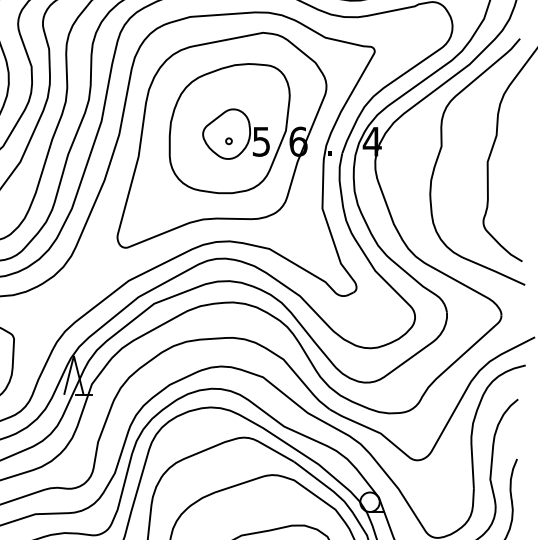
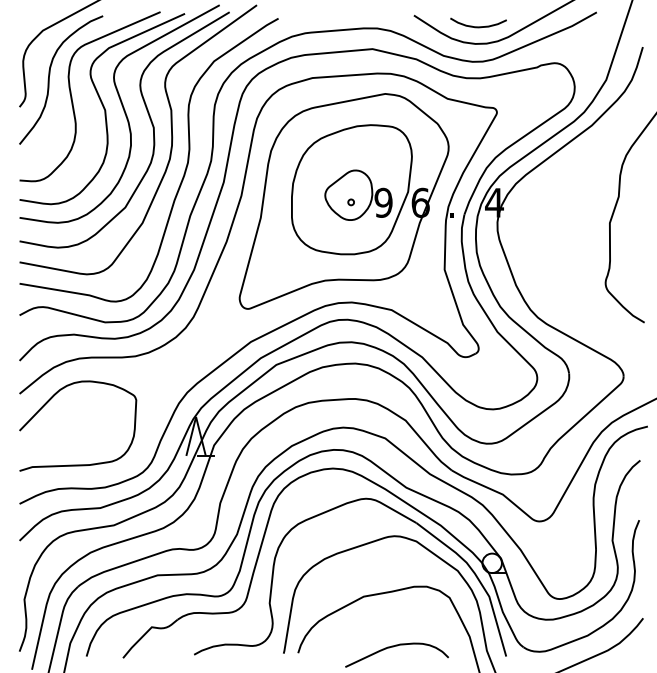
text: (261, 141) -> (383, 202), 5 -> 9
curve: (442, 148) -> (564, 209), removed

